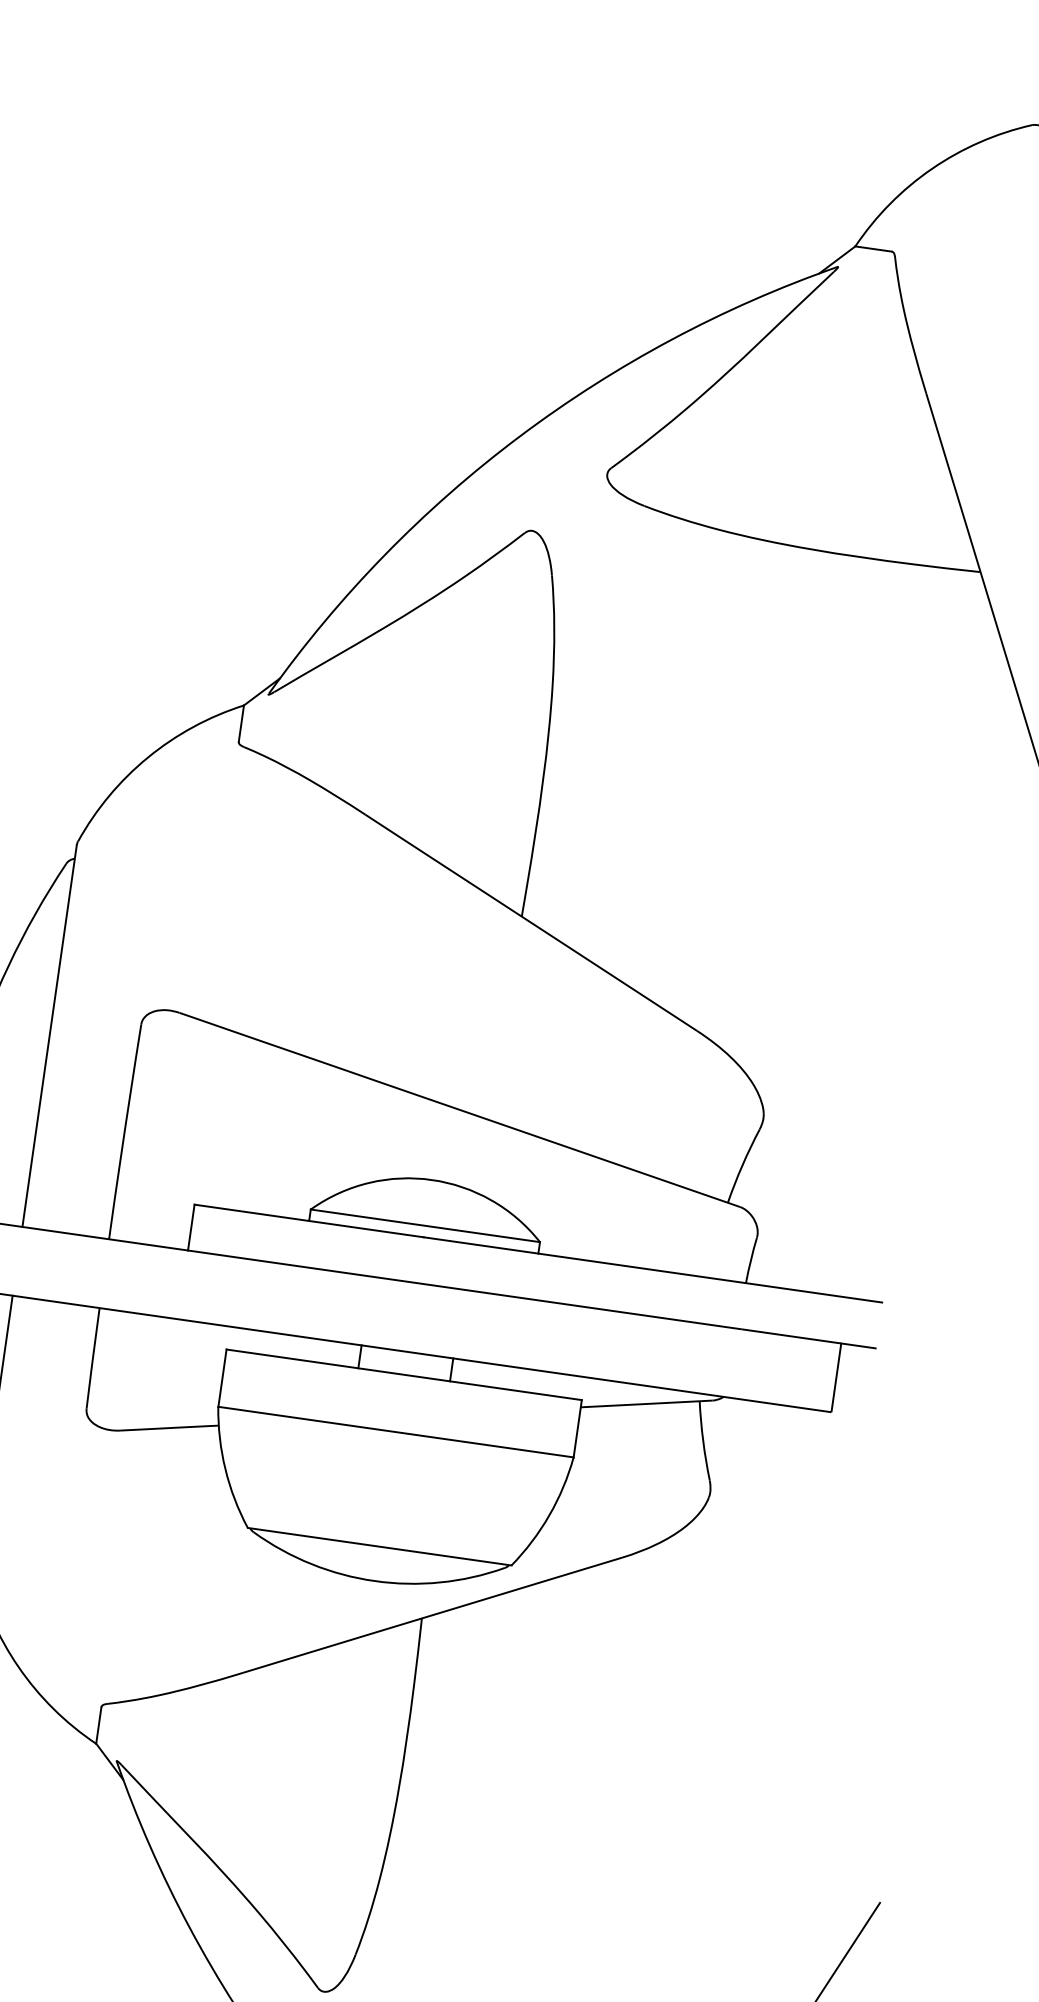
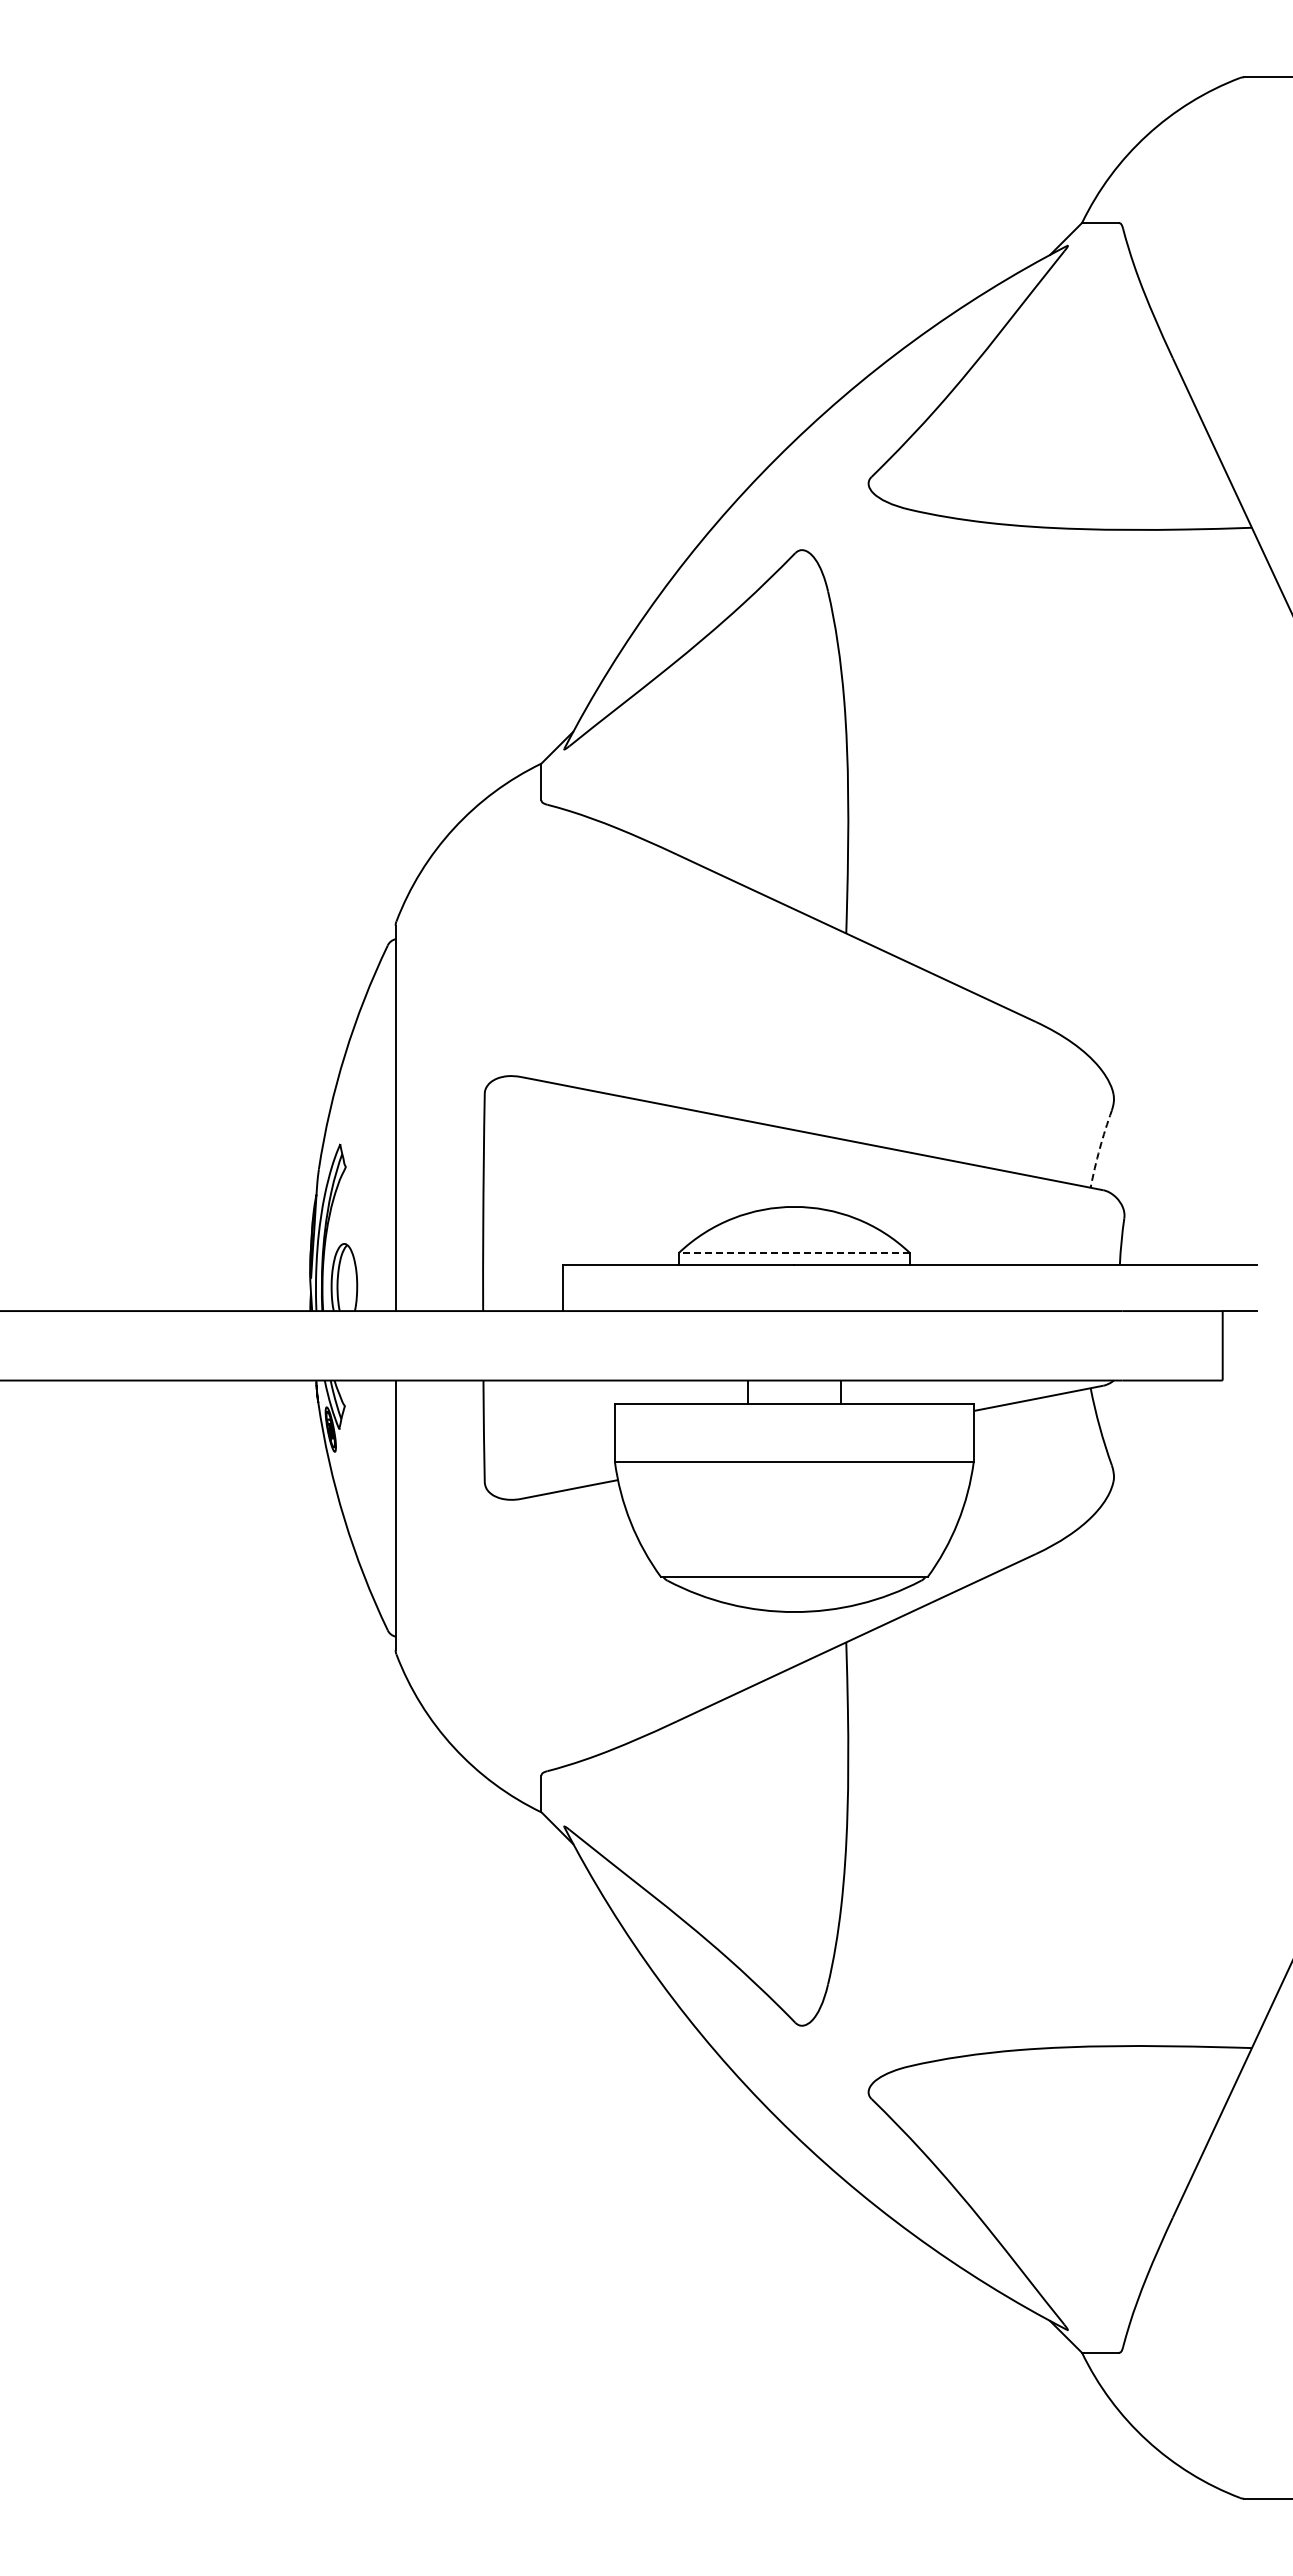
arc: (742, 1165) -> (1099, 1148), solid -> dashed
line: (425, 1226) -> (794, 1253), solid -> dashed

